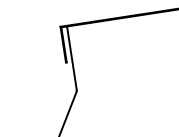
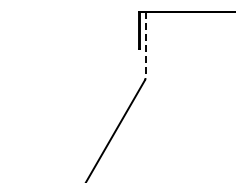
line: (71, 58) -> (145, 45), solid -> dashed

